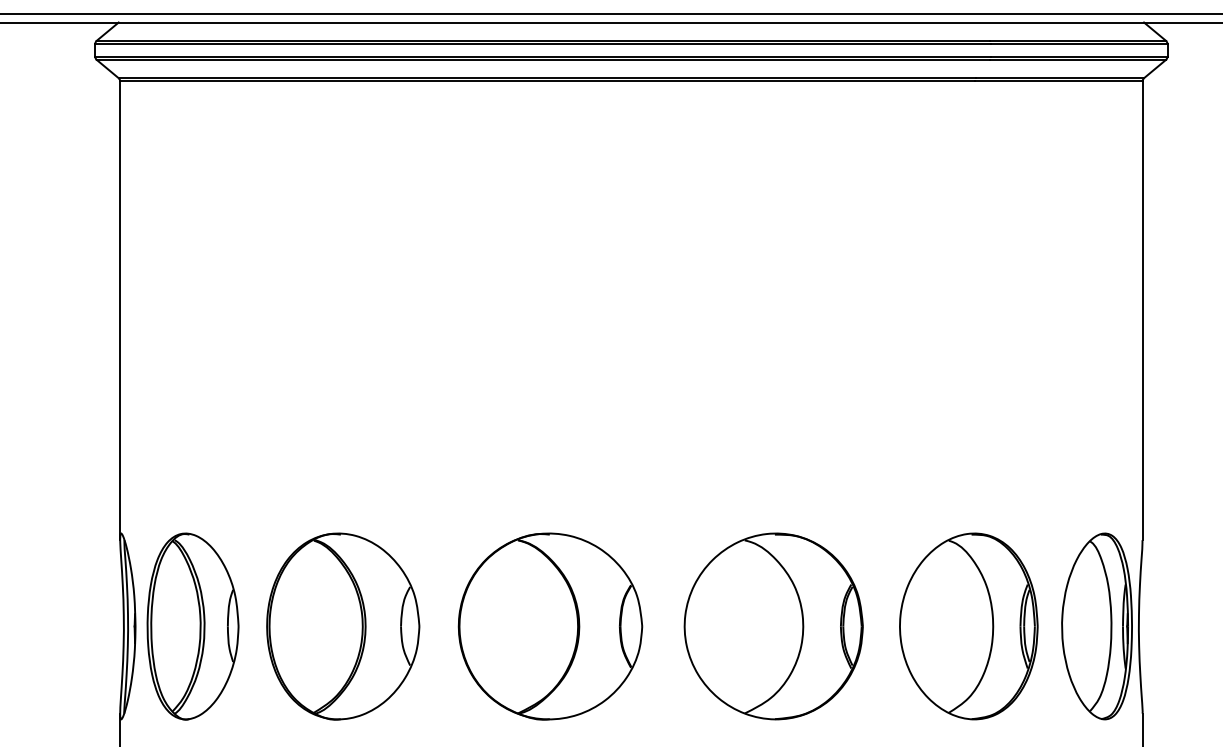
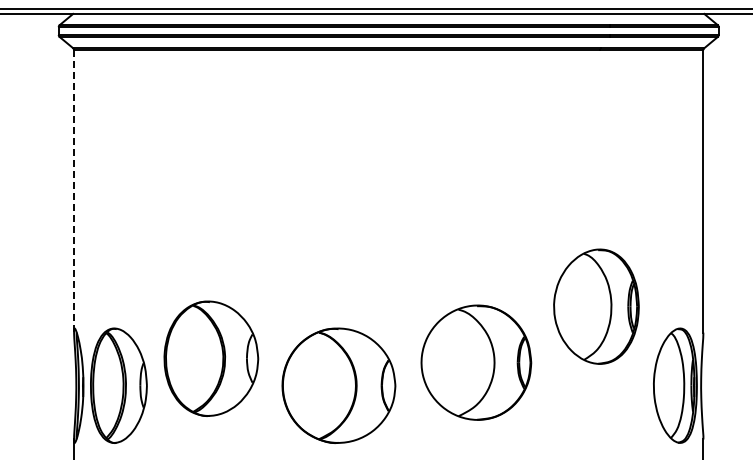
line: (120, 310) -> (74, 191), solid -> dashed
part: (343, 626) -> (211, 358), moved
part: (773, 626) -> (476, 362), moved
part: (968, 626) -> (596, 306), moved

